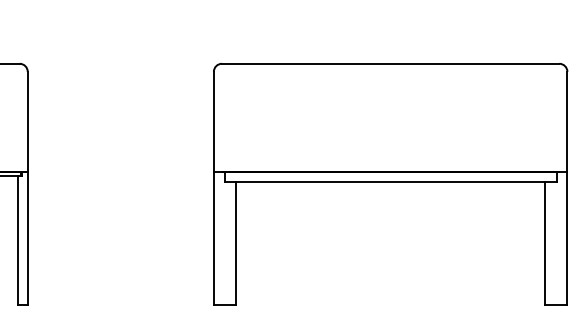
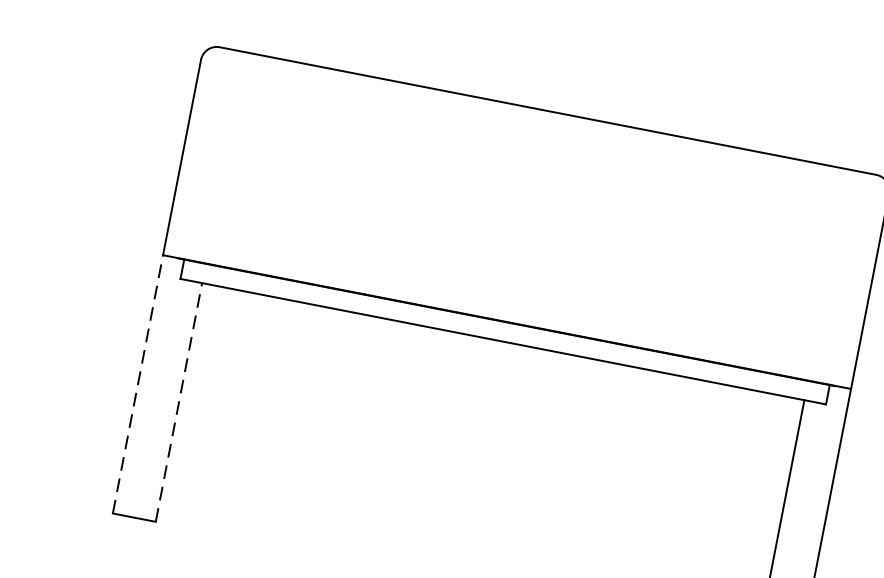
line: (213, 238) -> (137, 384), solid -> dashed
line: (235, 243) -> (178, 402), solid -> dashed

